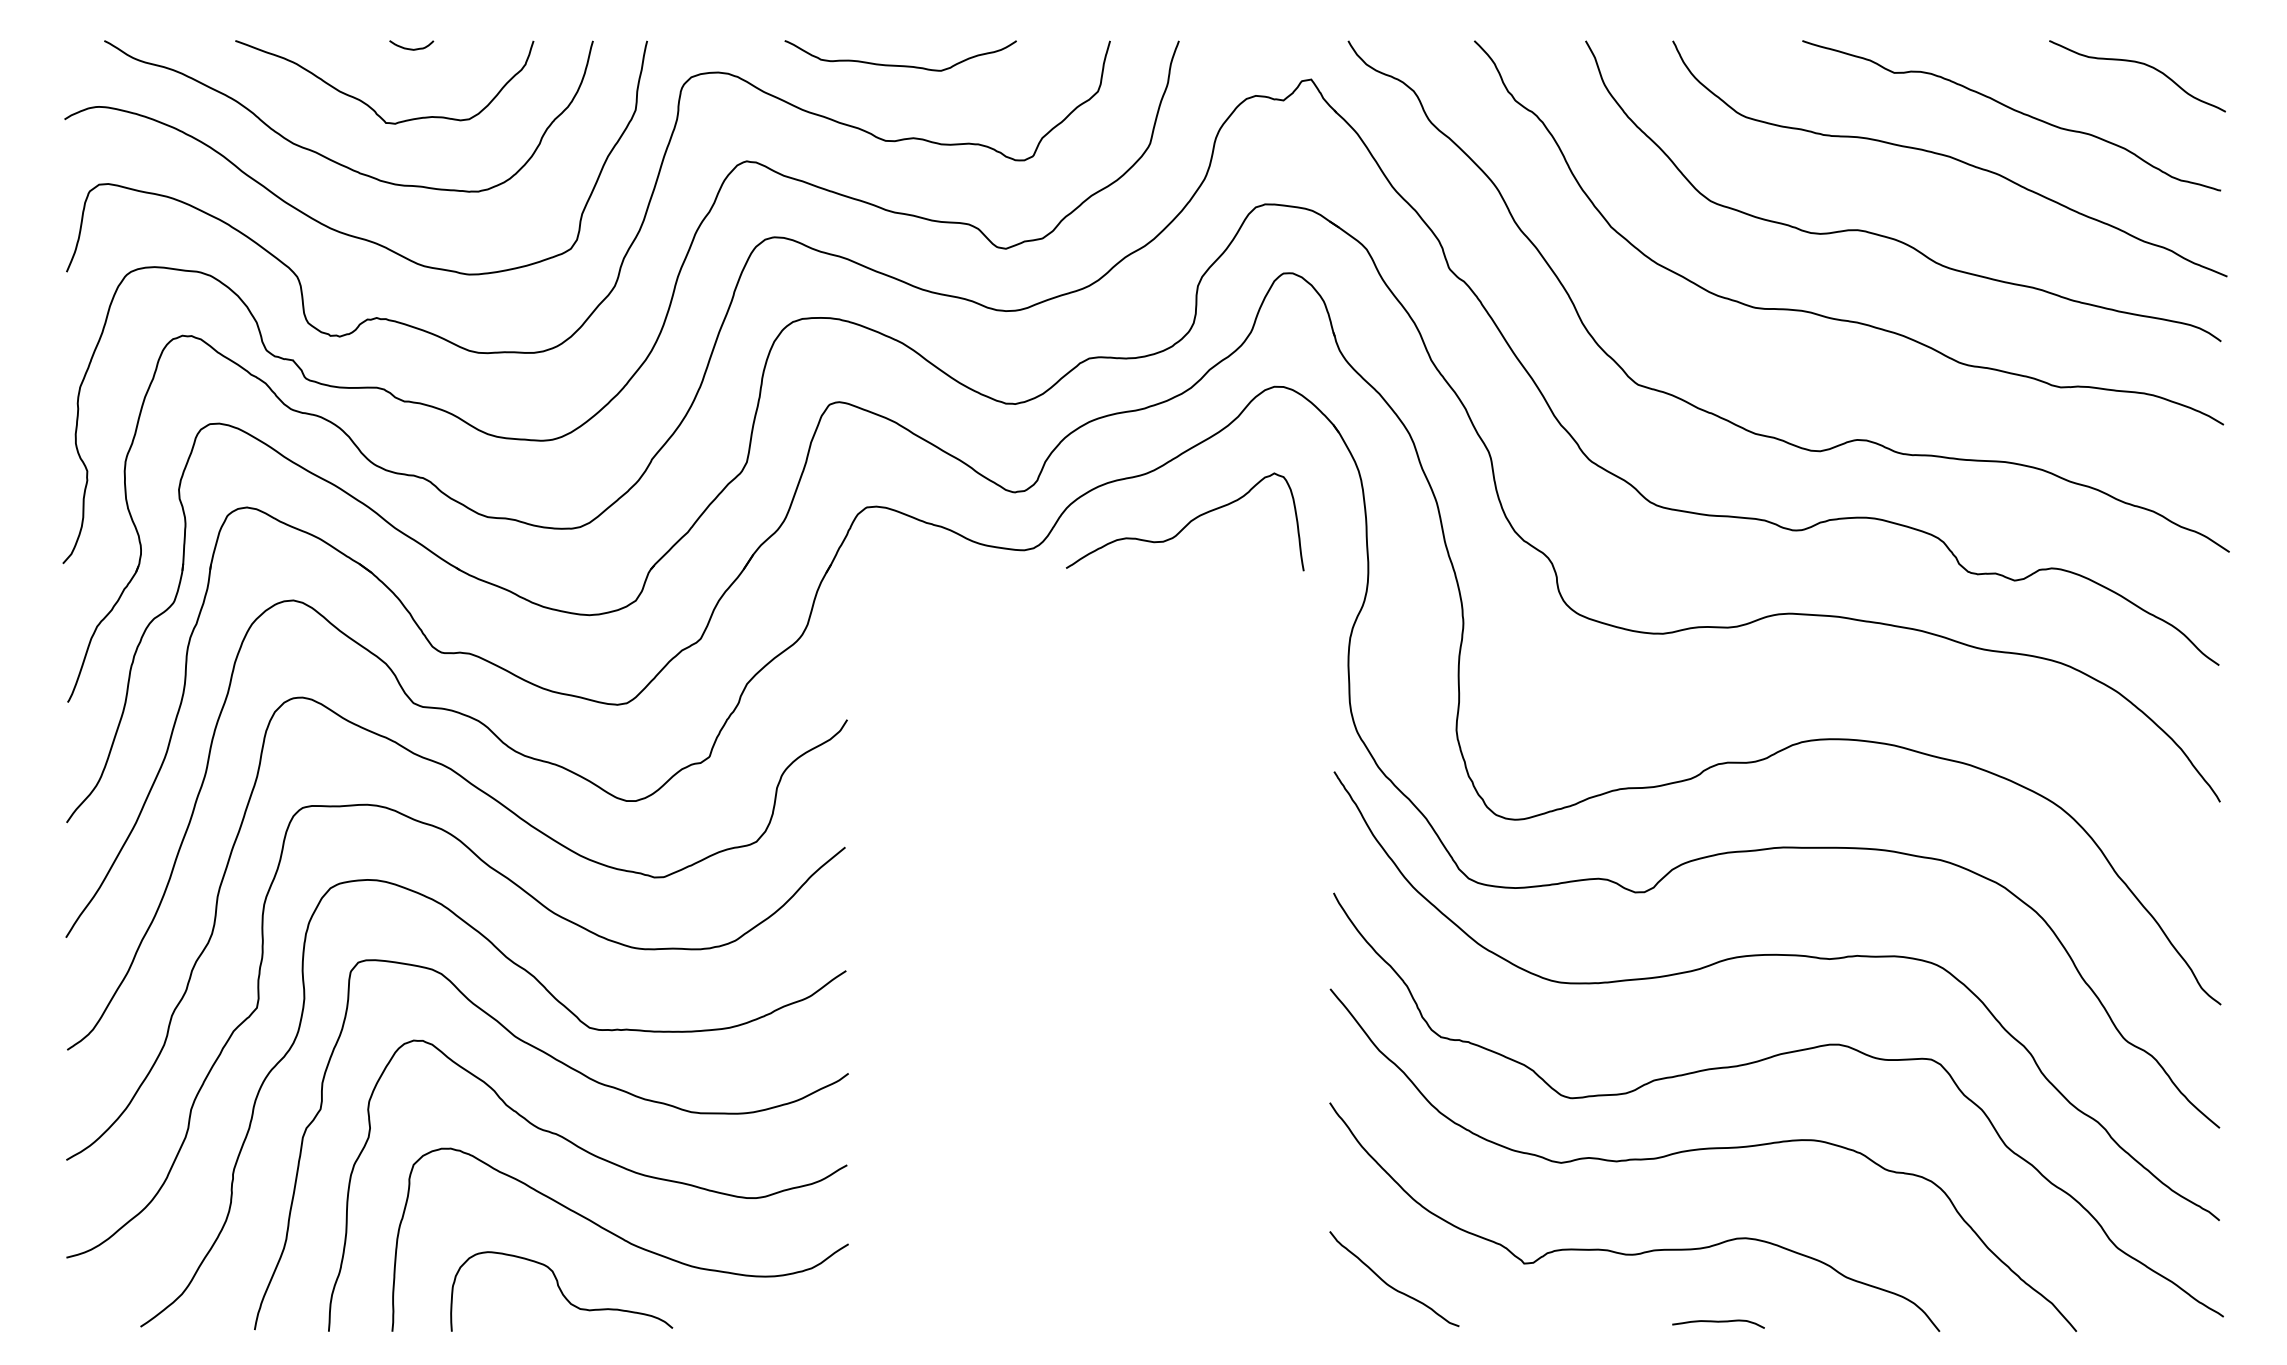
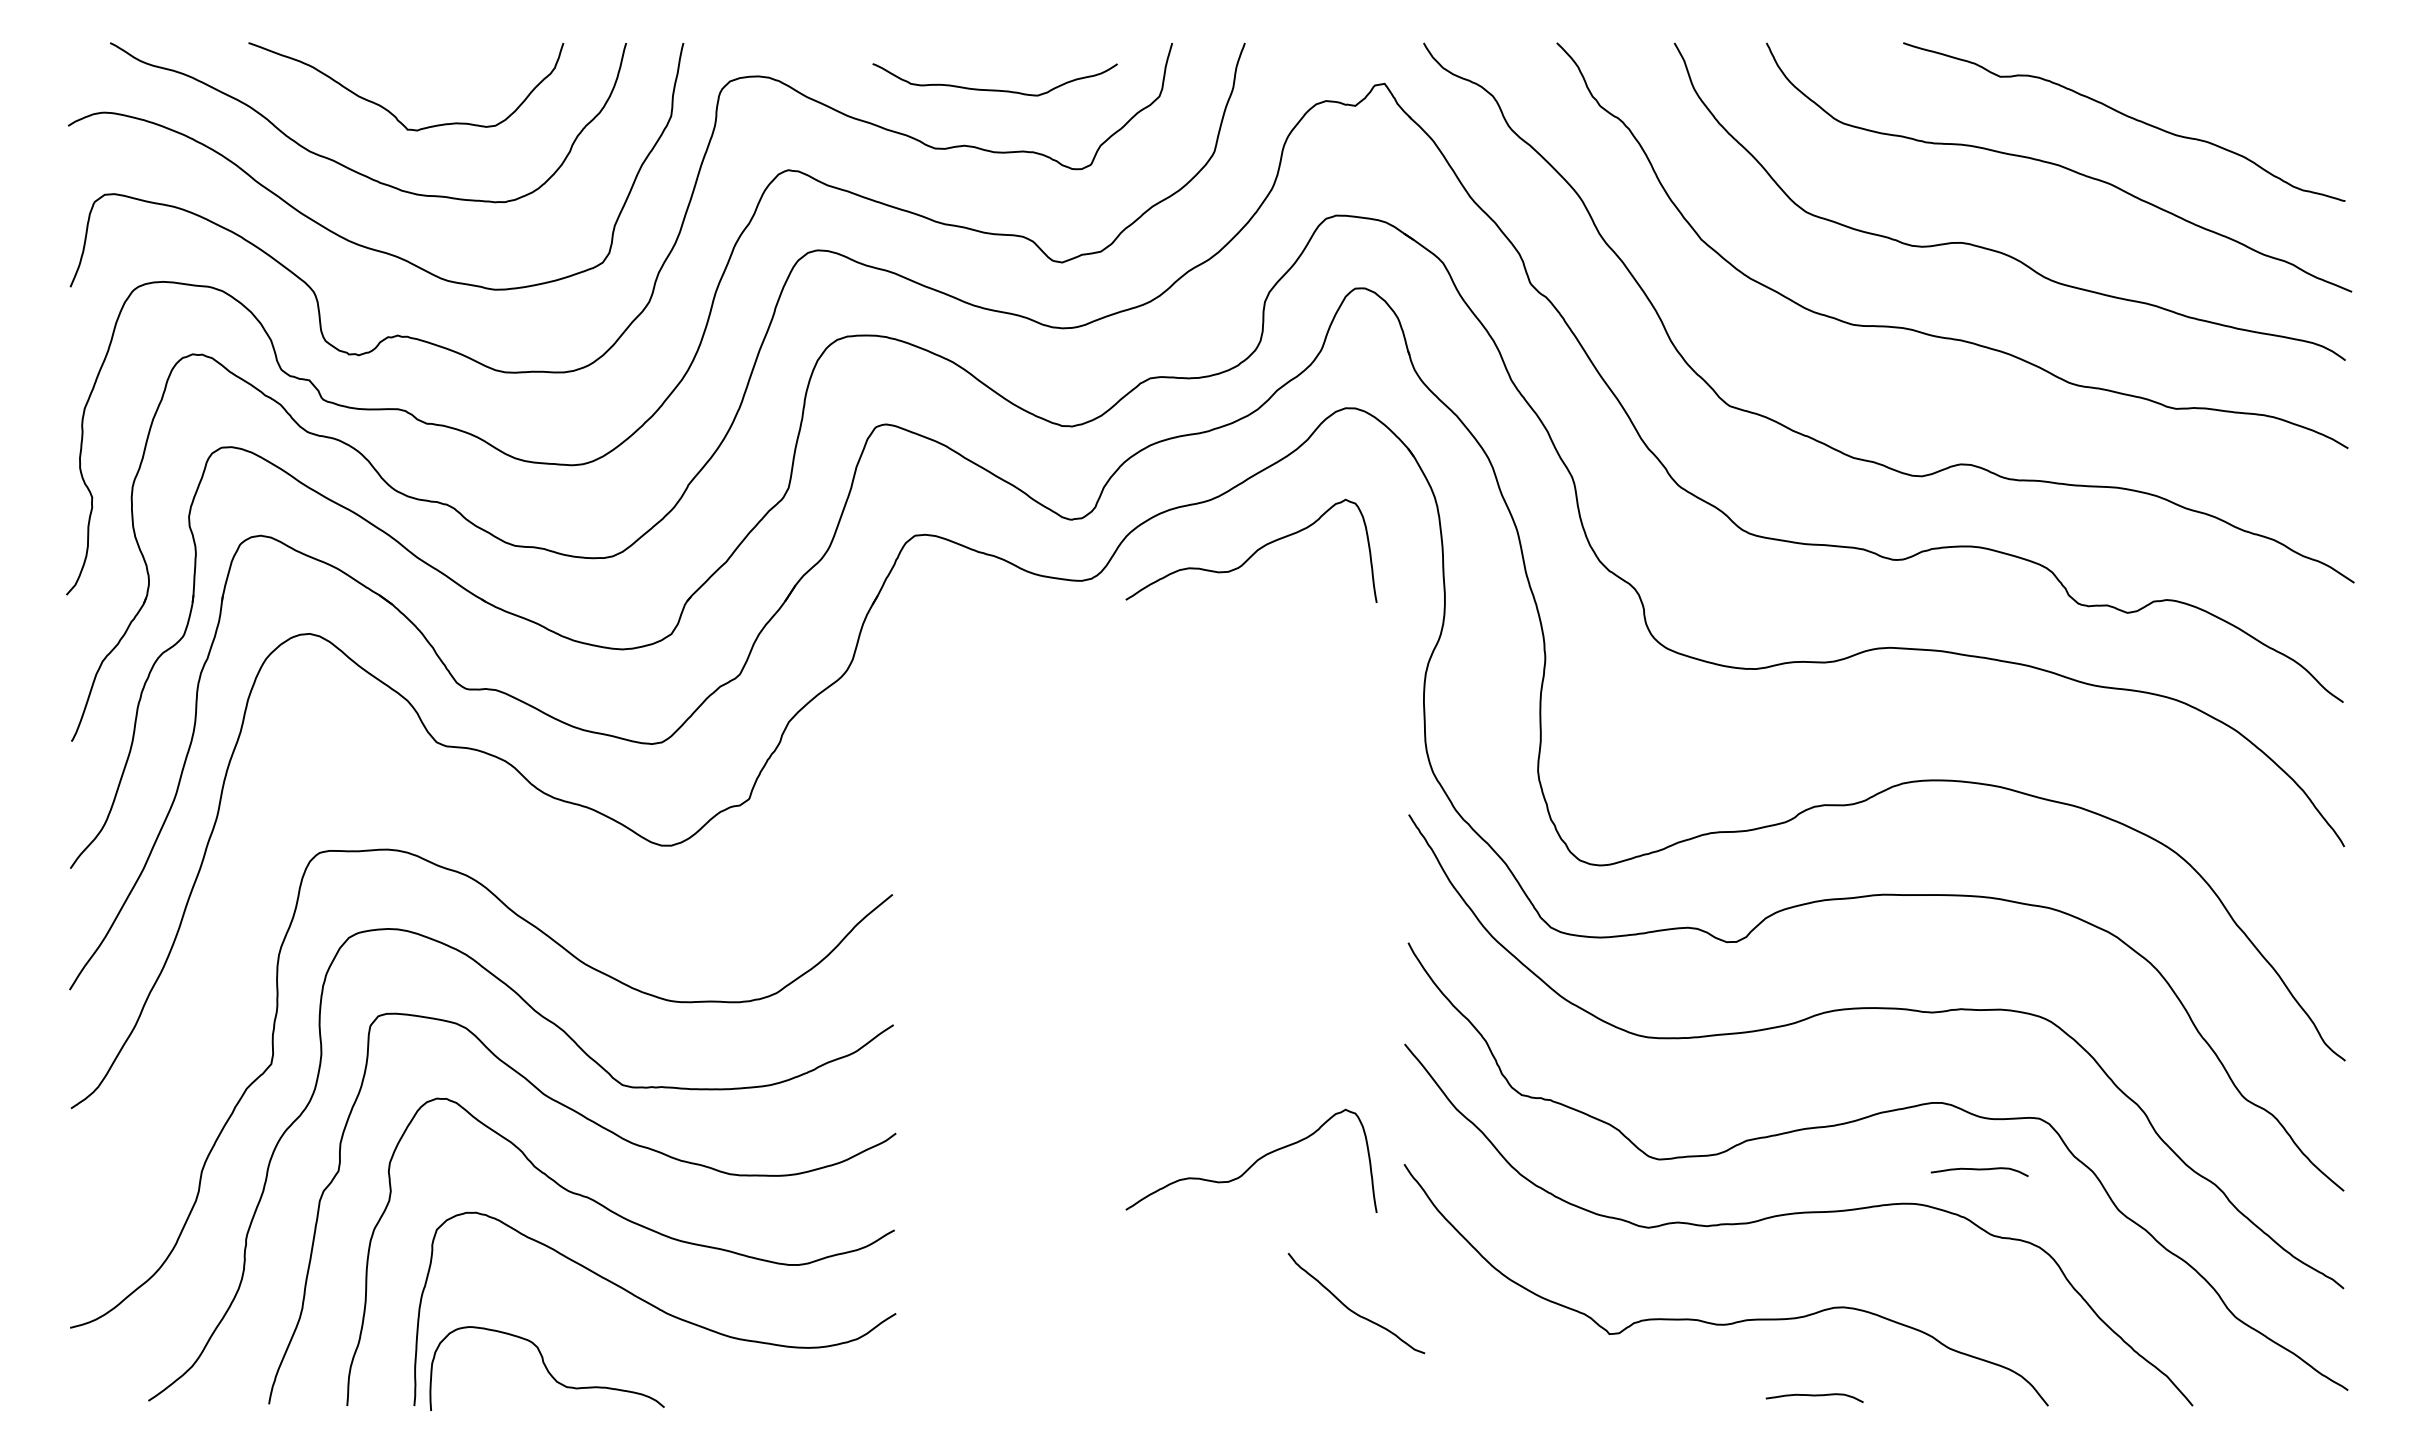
curve: (409, 48) -> (432, 50), removed
curve: (2140, 64) -> (2260, 67), removed
curve: (900, 65) -> (994, 89), moved
curve: (528, 825) -> (558, 871), removed
curve: (1187, 1101) -> (1253, 1162), added
curve: (1874, 1108) -> (1979, 1170), added
curve: (1389, 1284) -> (1351, 1309), moved
curve: (561, 1291) -> (546, 1368), moved

